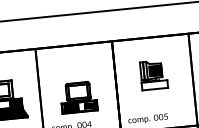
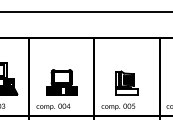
part: (153, 74) -> (126, 82), moved

